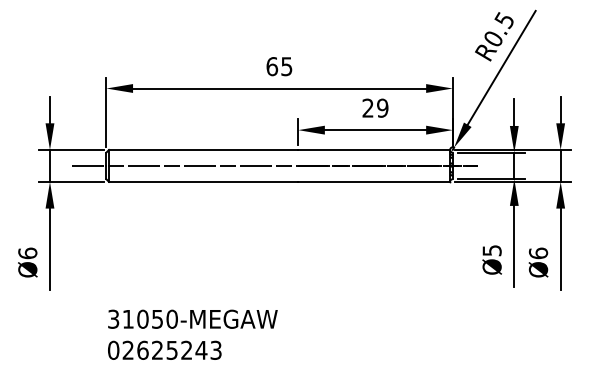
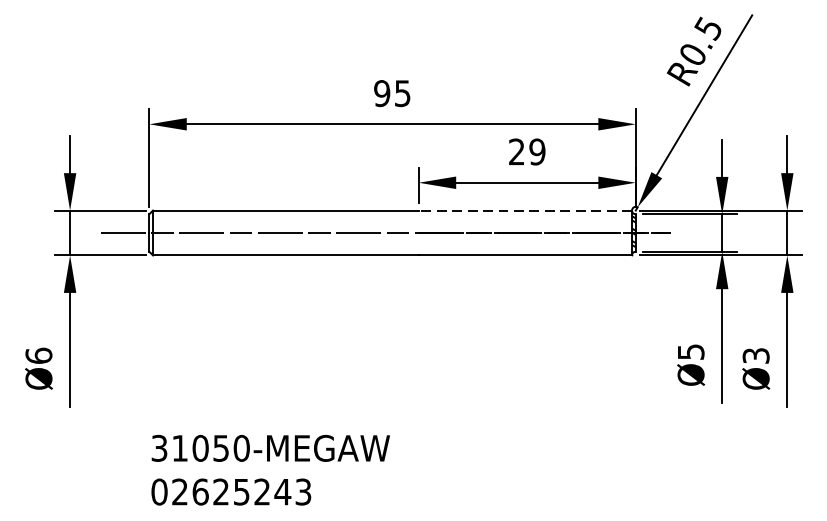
text: (272, 66) -> (382, 93), 65 -> 95
line: (374, 149) -> (525, 209), solid -> dashed
text: (538, 253) -> (756, 355), Ø6 -> Ø3

